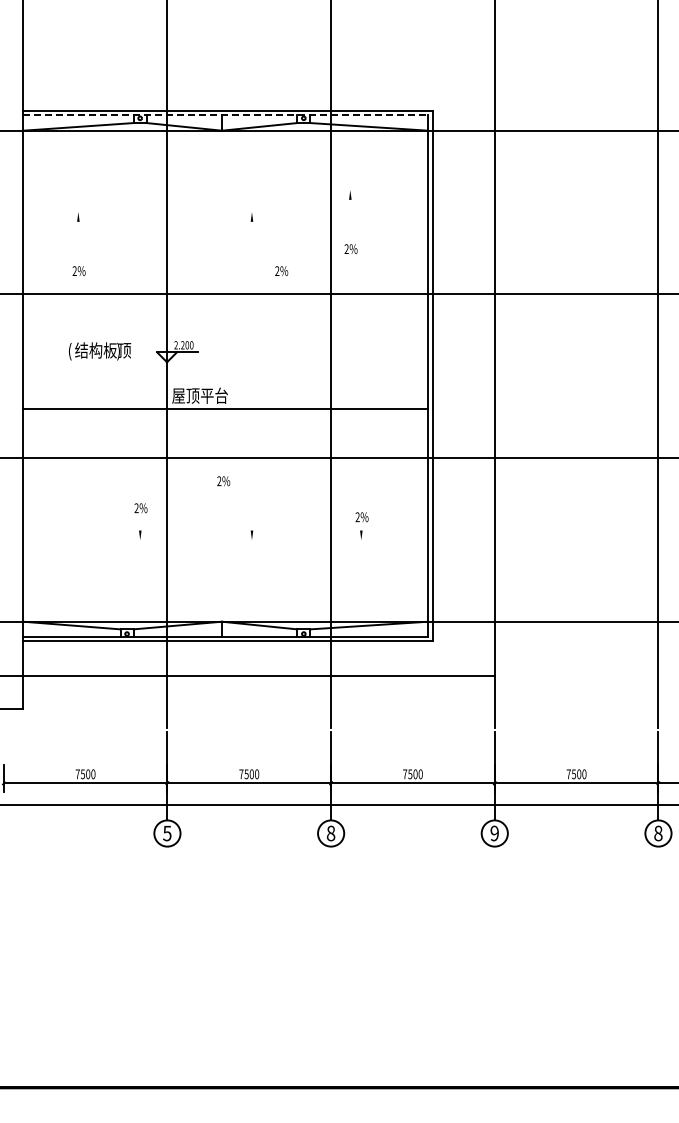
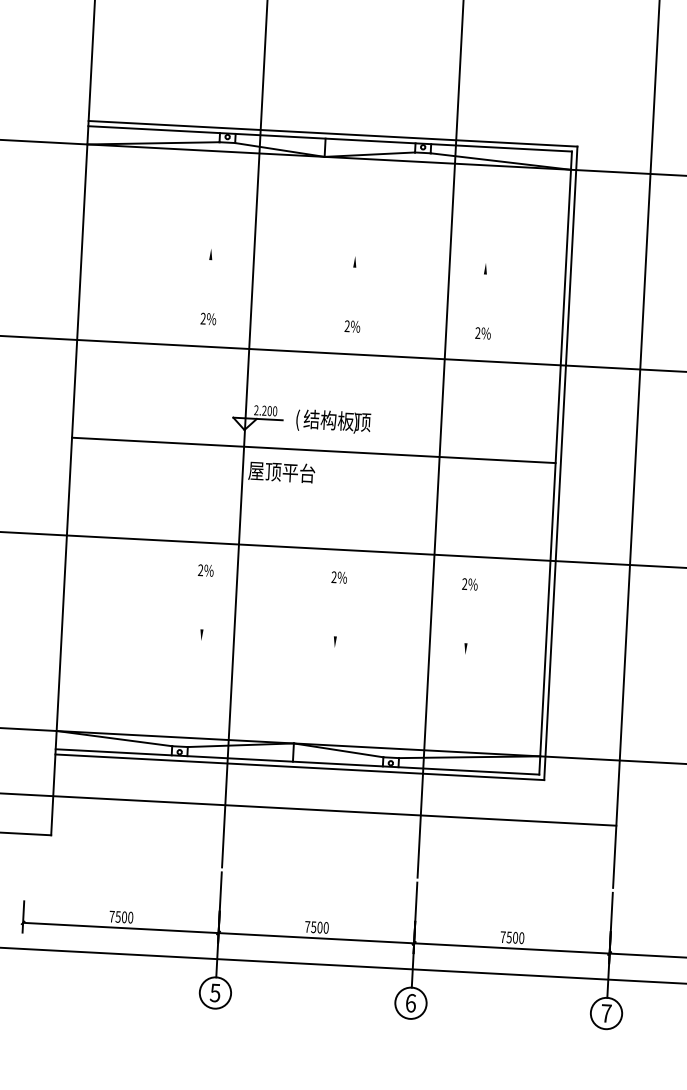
line: (226, 115) -> (330, 139), dashed -> solid
text: (350, 222) -> (484, 301), moved
text: (78, 244) -> (209, 287), moved
text: (281, 271) -> (352, 326), moved
text: (100, 351) -> (334, 421), moved
line: (225, 409) -> (313, 450), moved
text: (223, 481) -> (339, 577), moved
text: (140, 508) -> (205, 570), moved
text: (361, 517) -> (469, 584), moved
text: (331, 833) -> (411, 1003), 8 -> 6
text: (494, 833) -> (606, 1013), 9 -> 7

